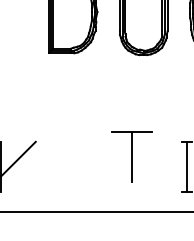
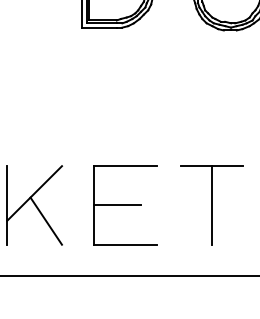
part: (131, 156) -> (211, 204), moved
part: (75, 166) -> (124, 204), added
line: (25, 176) -> (45, 220), added

